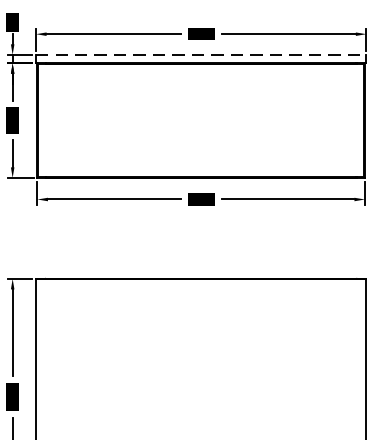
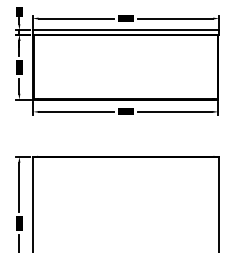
line: (202, 55) -> (126, 30), dashed -> solid

